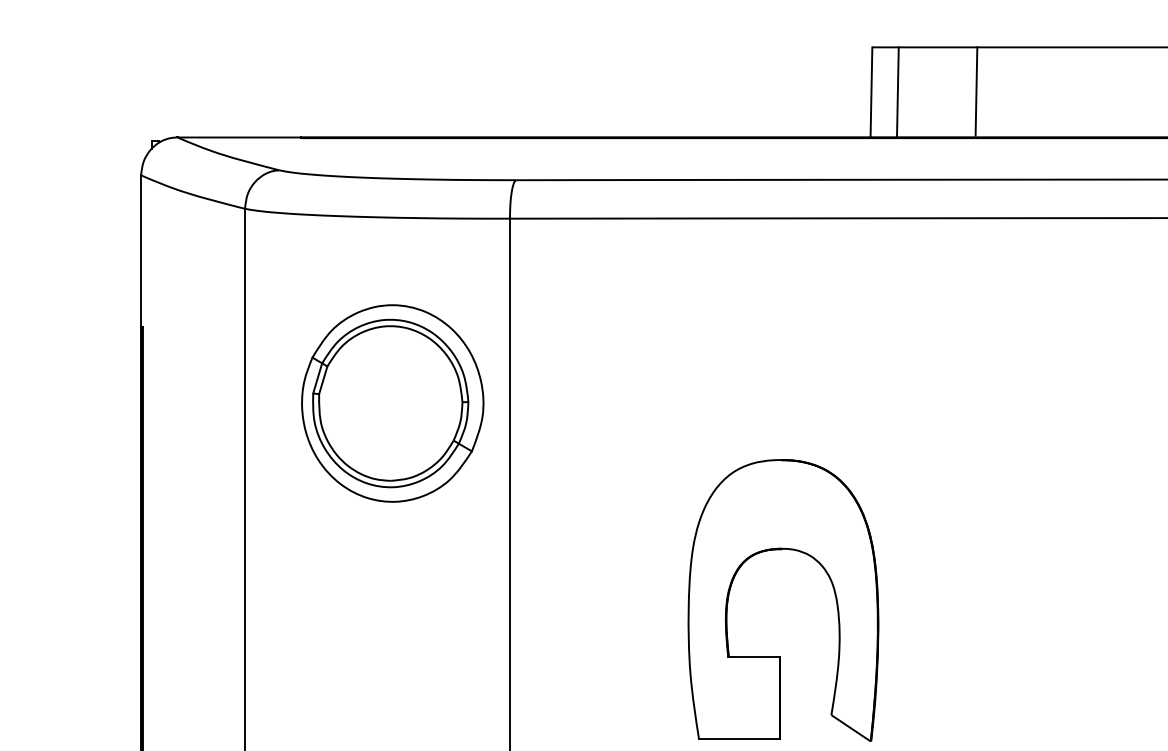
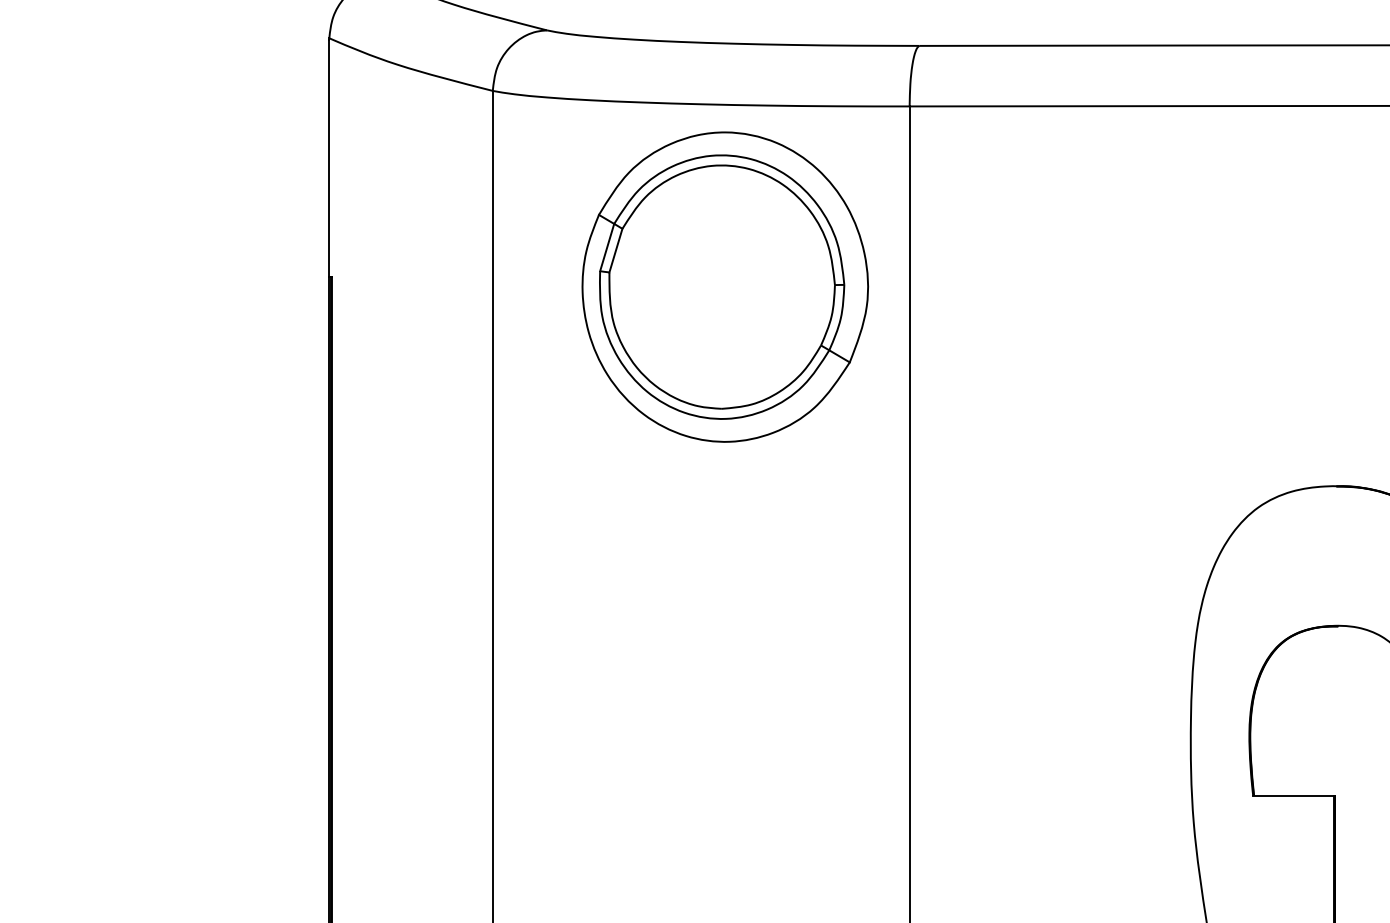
part: (392, 403) -> (724, 287), moved

